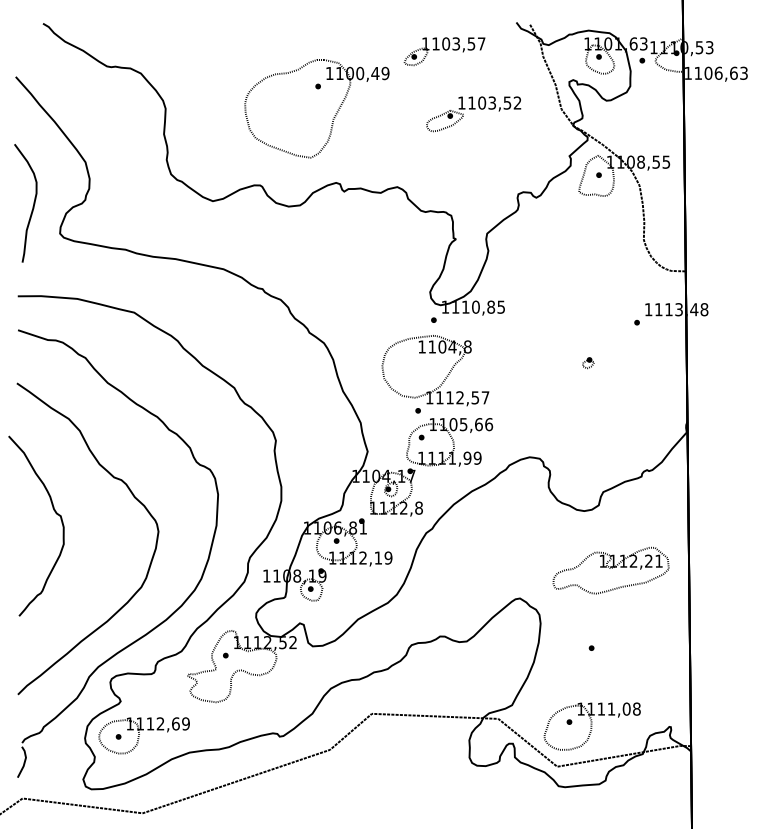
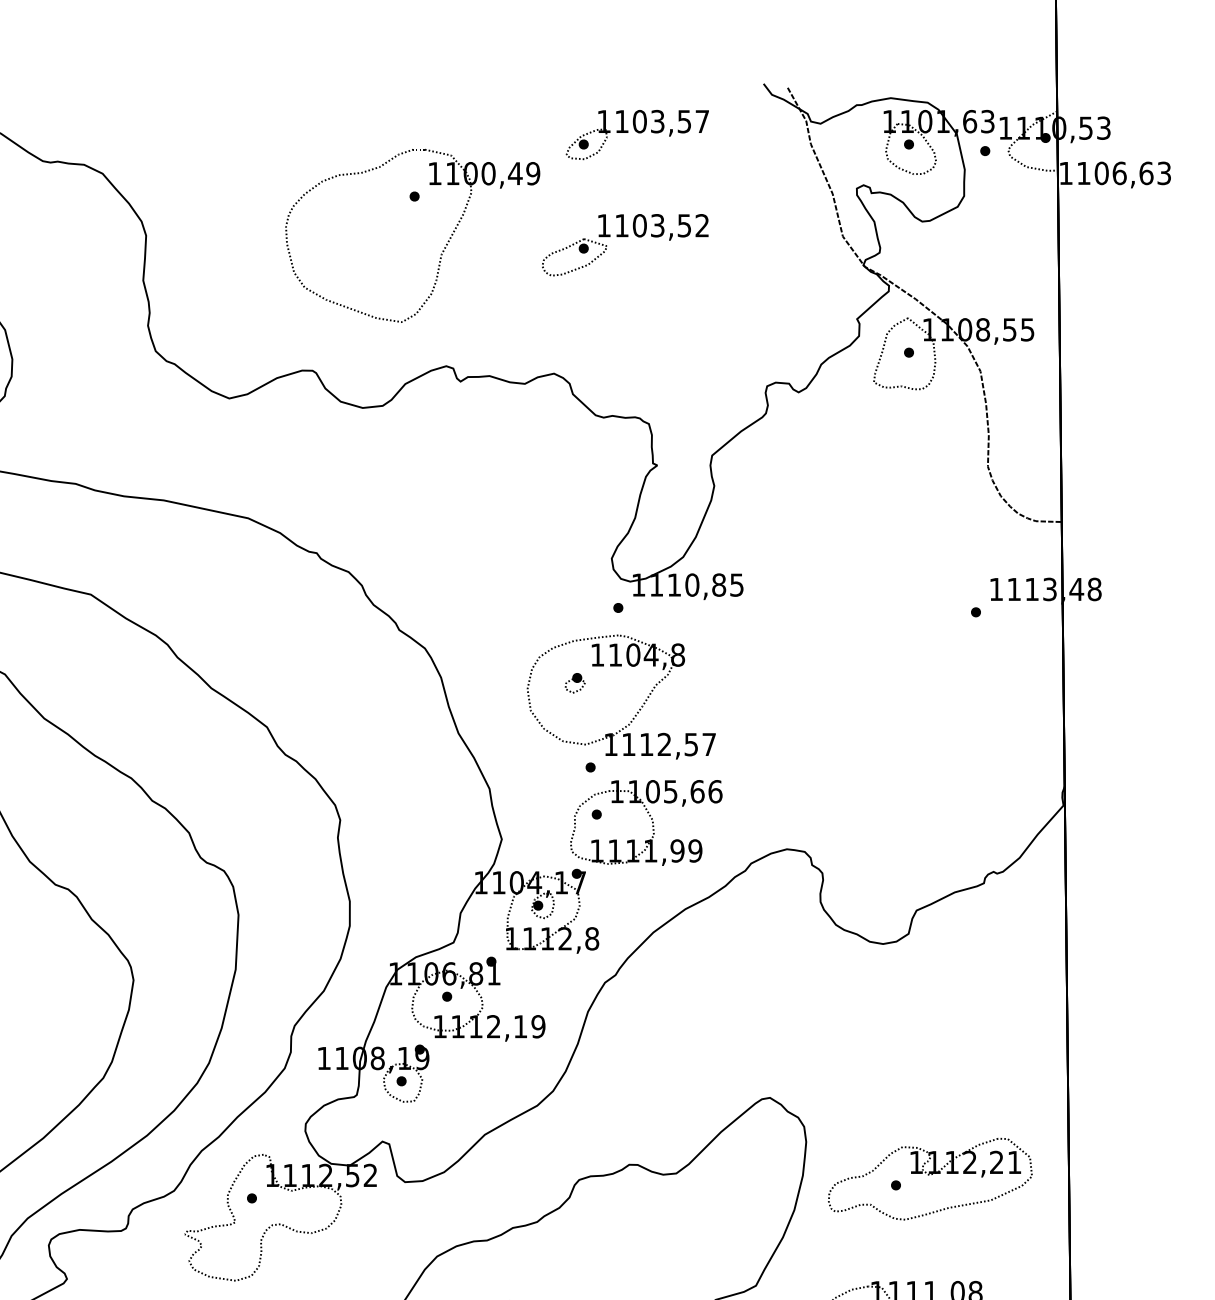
part: (473, 114) -> (624, 245), moved
part: (588, 363) -> (575, 684), moved
part: (610, 570) -> (929, 1178), moved

